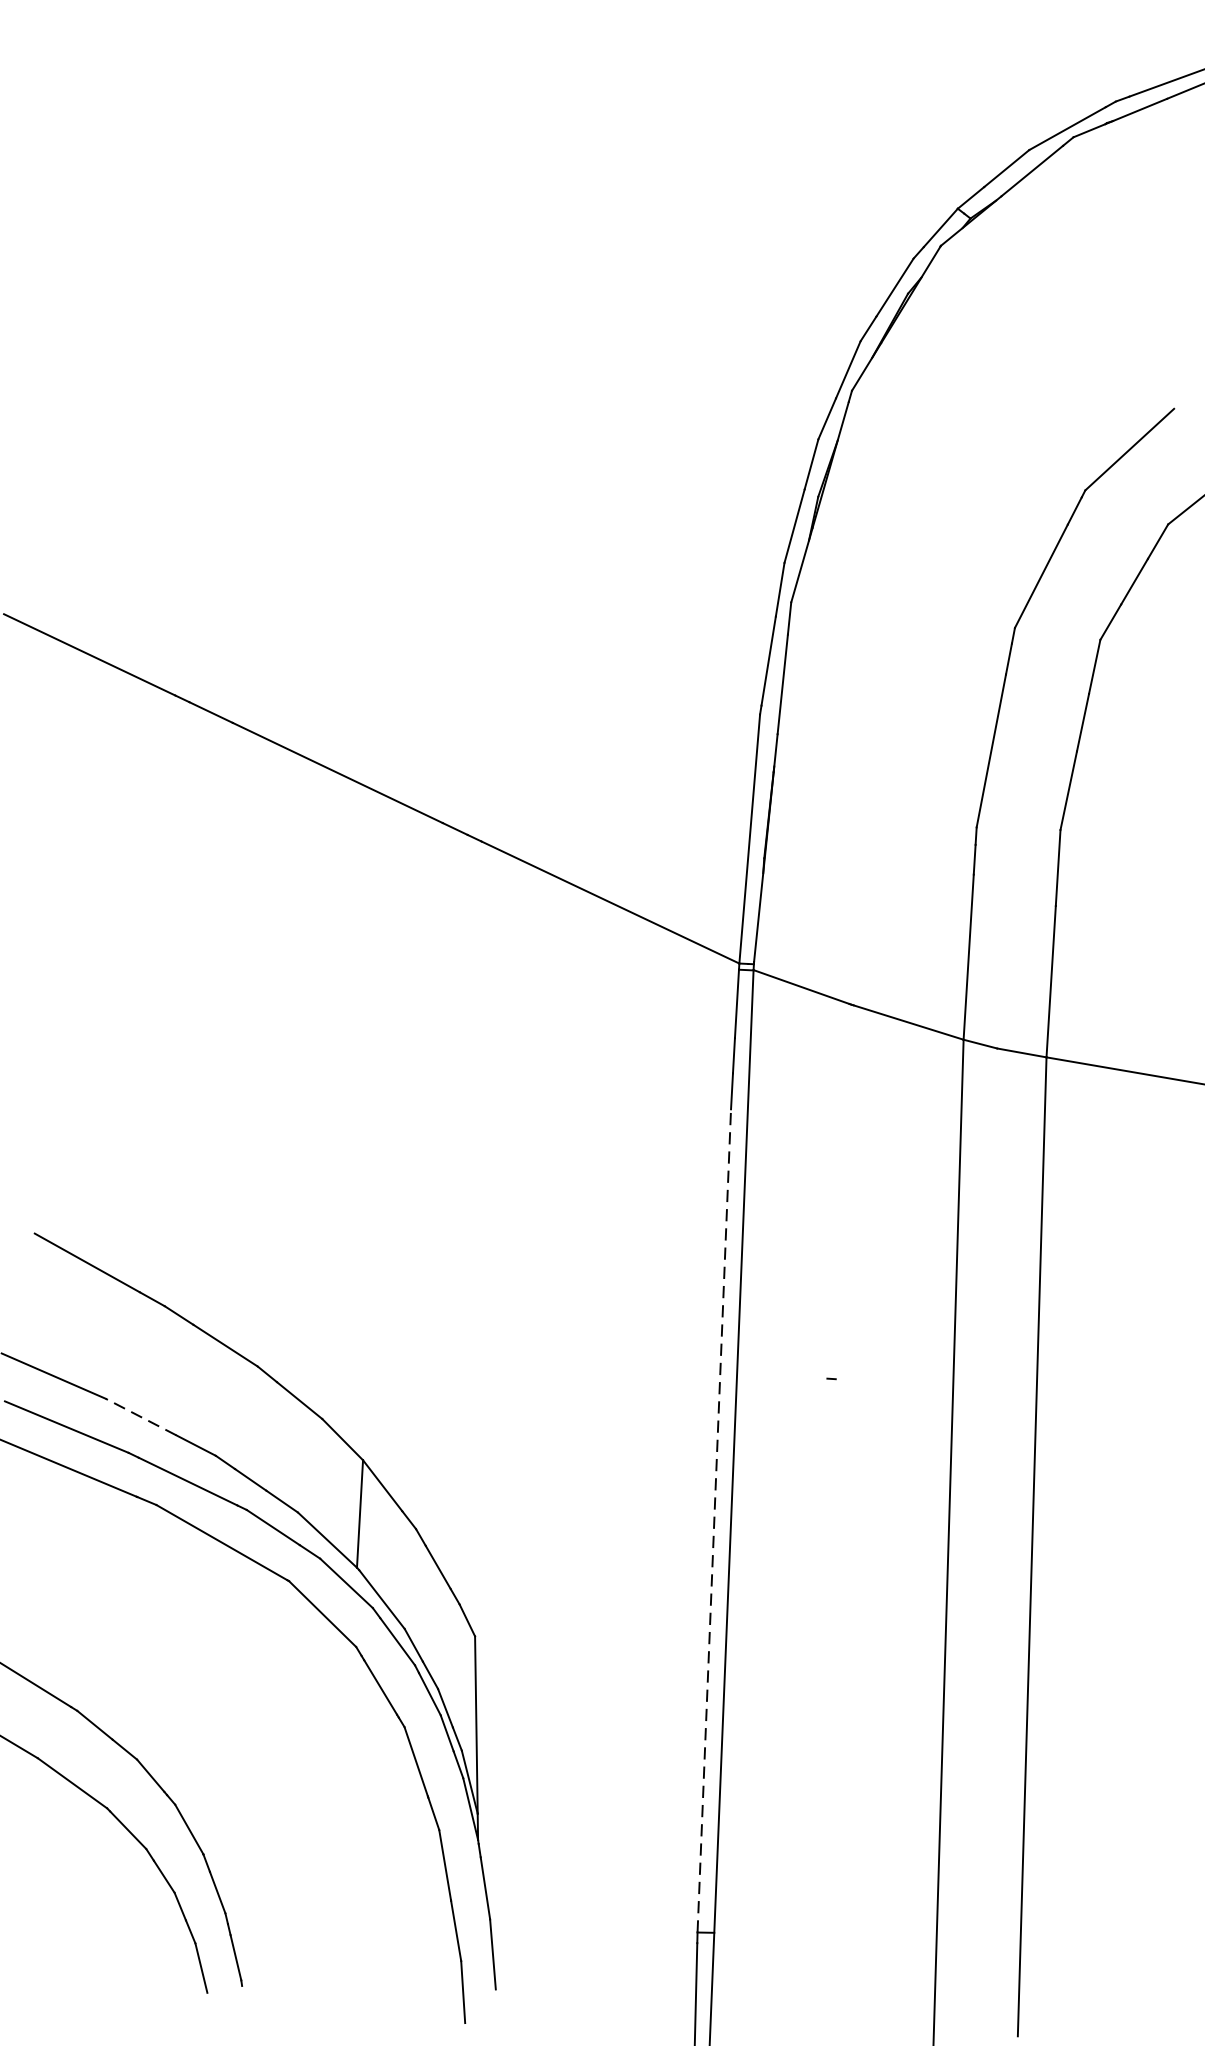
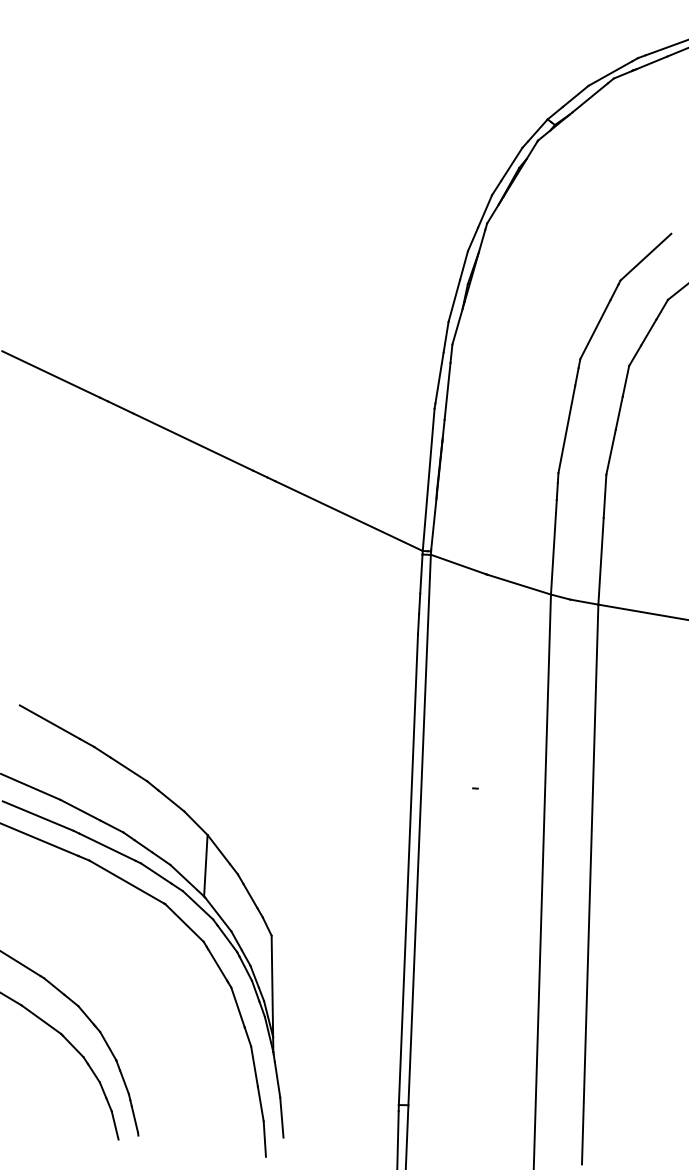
line: (140, 1417) -> (80, 810), dashed -> solid
line: (714, 1520) -> (408, 869), dashed -> solid

